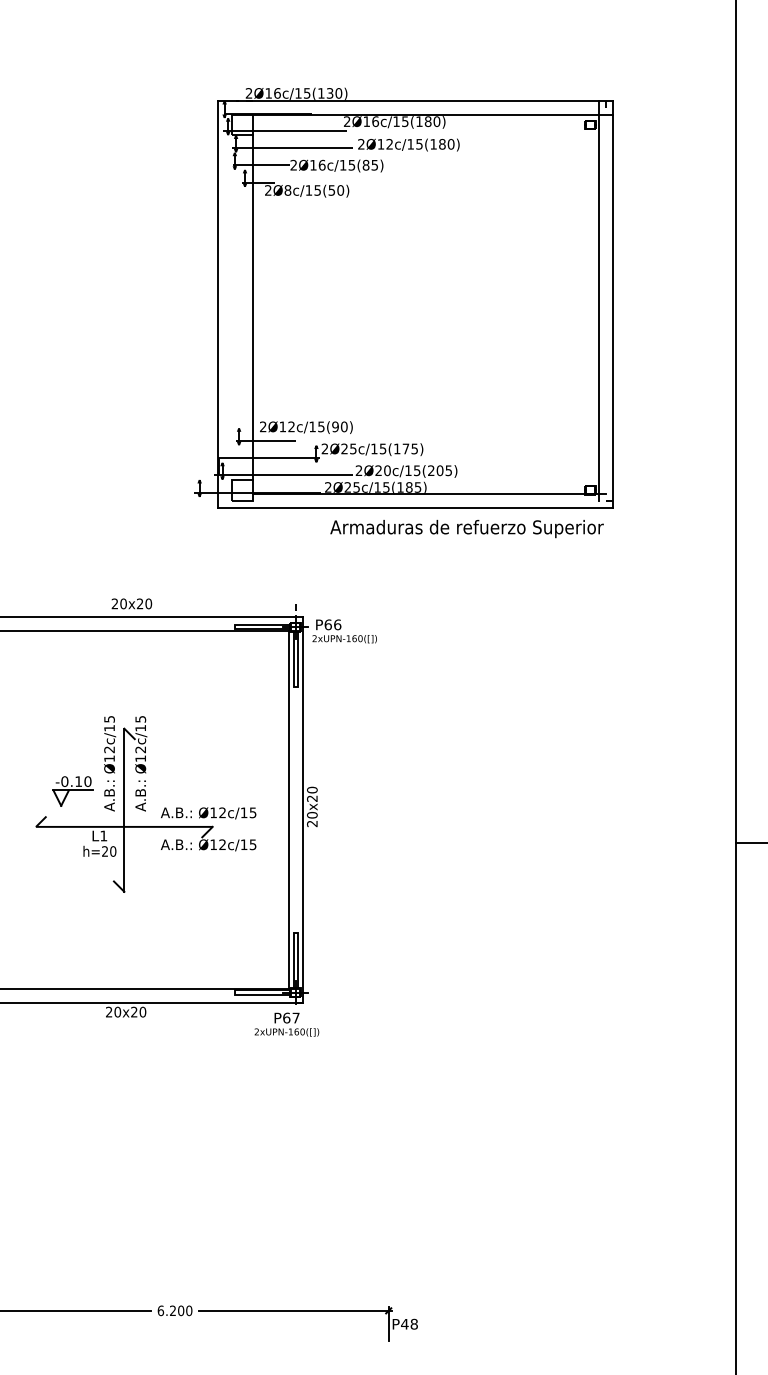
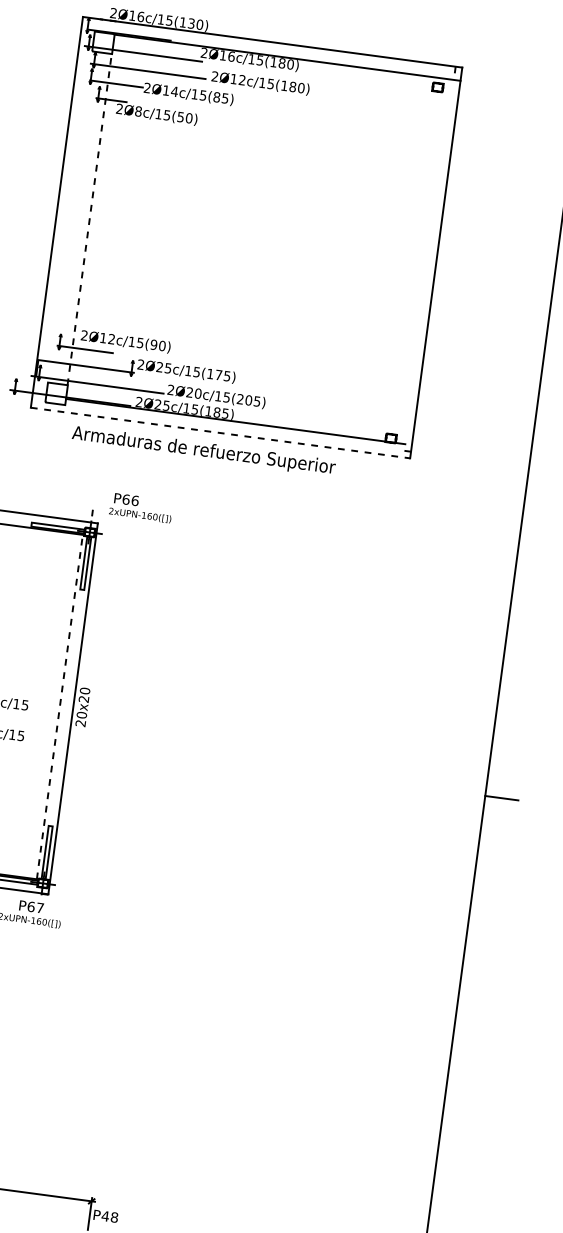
text: (321, 164) -> (174, 90), 2Ø16c/15(85) -> 2Ø14c/15(85)
line: (599, 301) -> (423, 258), removed
line: (252, 307) -> (89, 219), solid -> dashed
line: (416, 507) -> (221, 432), solid -> dashed
text: (466, 529) -> (203, 451), moved
text: (344, 631) -> (140, 508), moved
line: (288, 809) -> (59, 706), solid -> dashed

